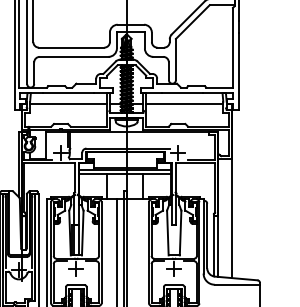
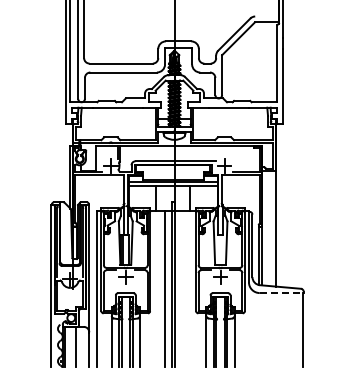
line: (68, 104) -> (118, 118), removed
line: (184, 104) -> (230, 118), removed
line: (237, 285) -> (281, 293), solid -> dashed

